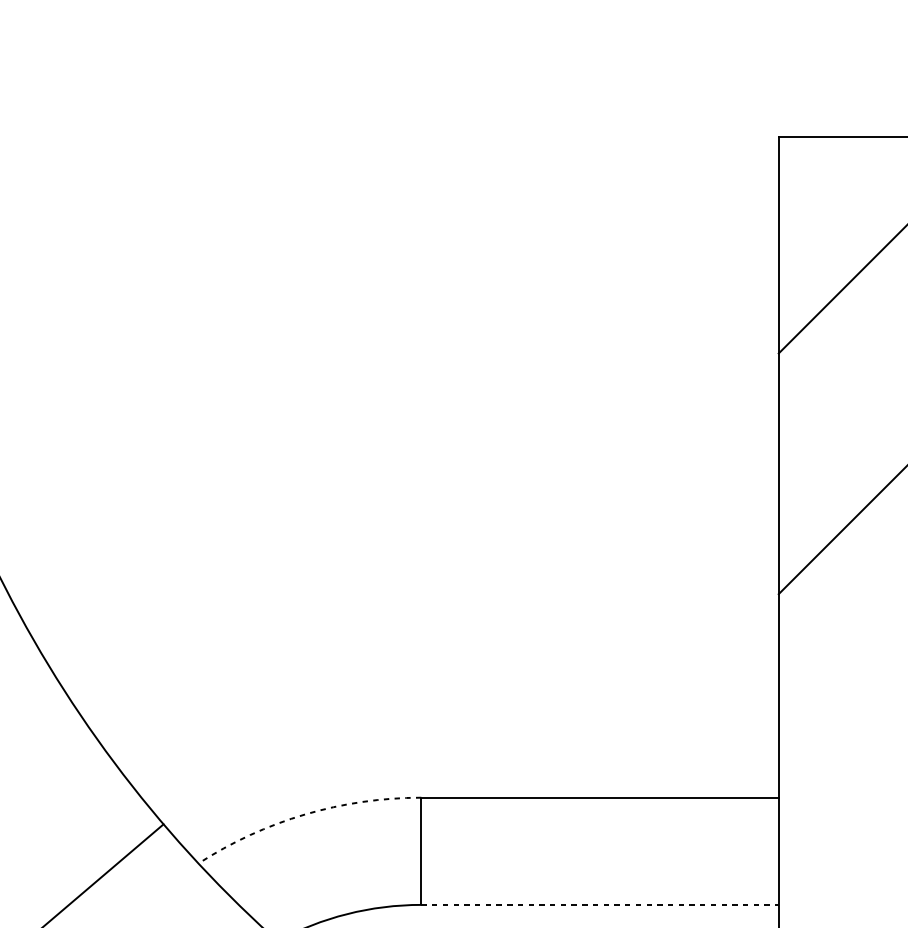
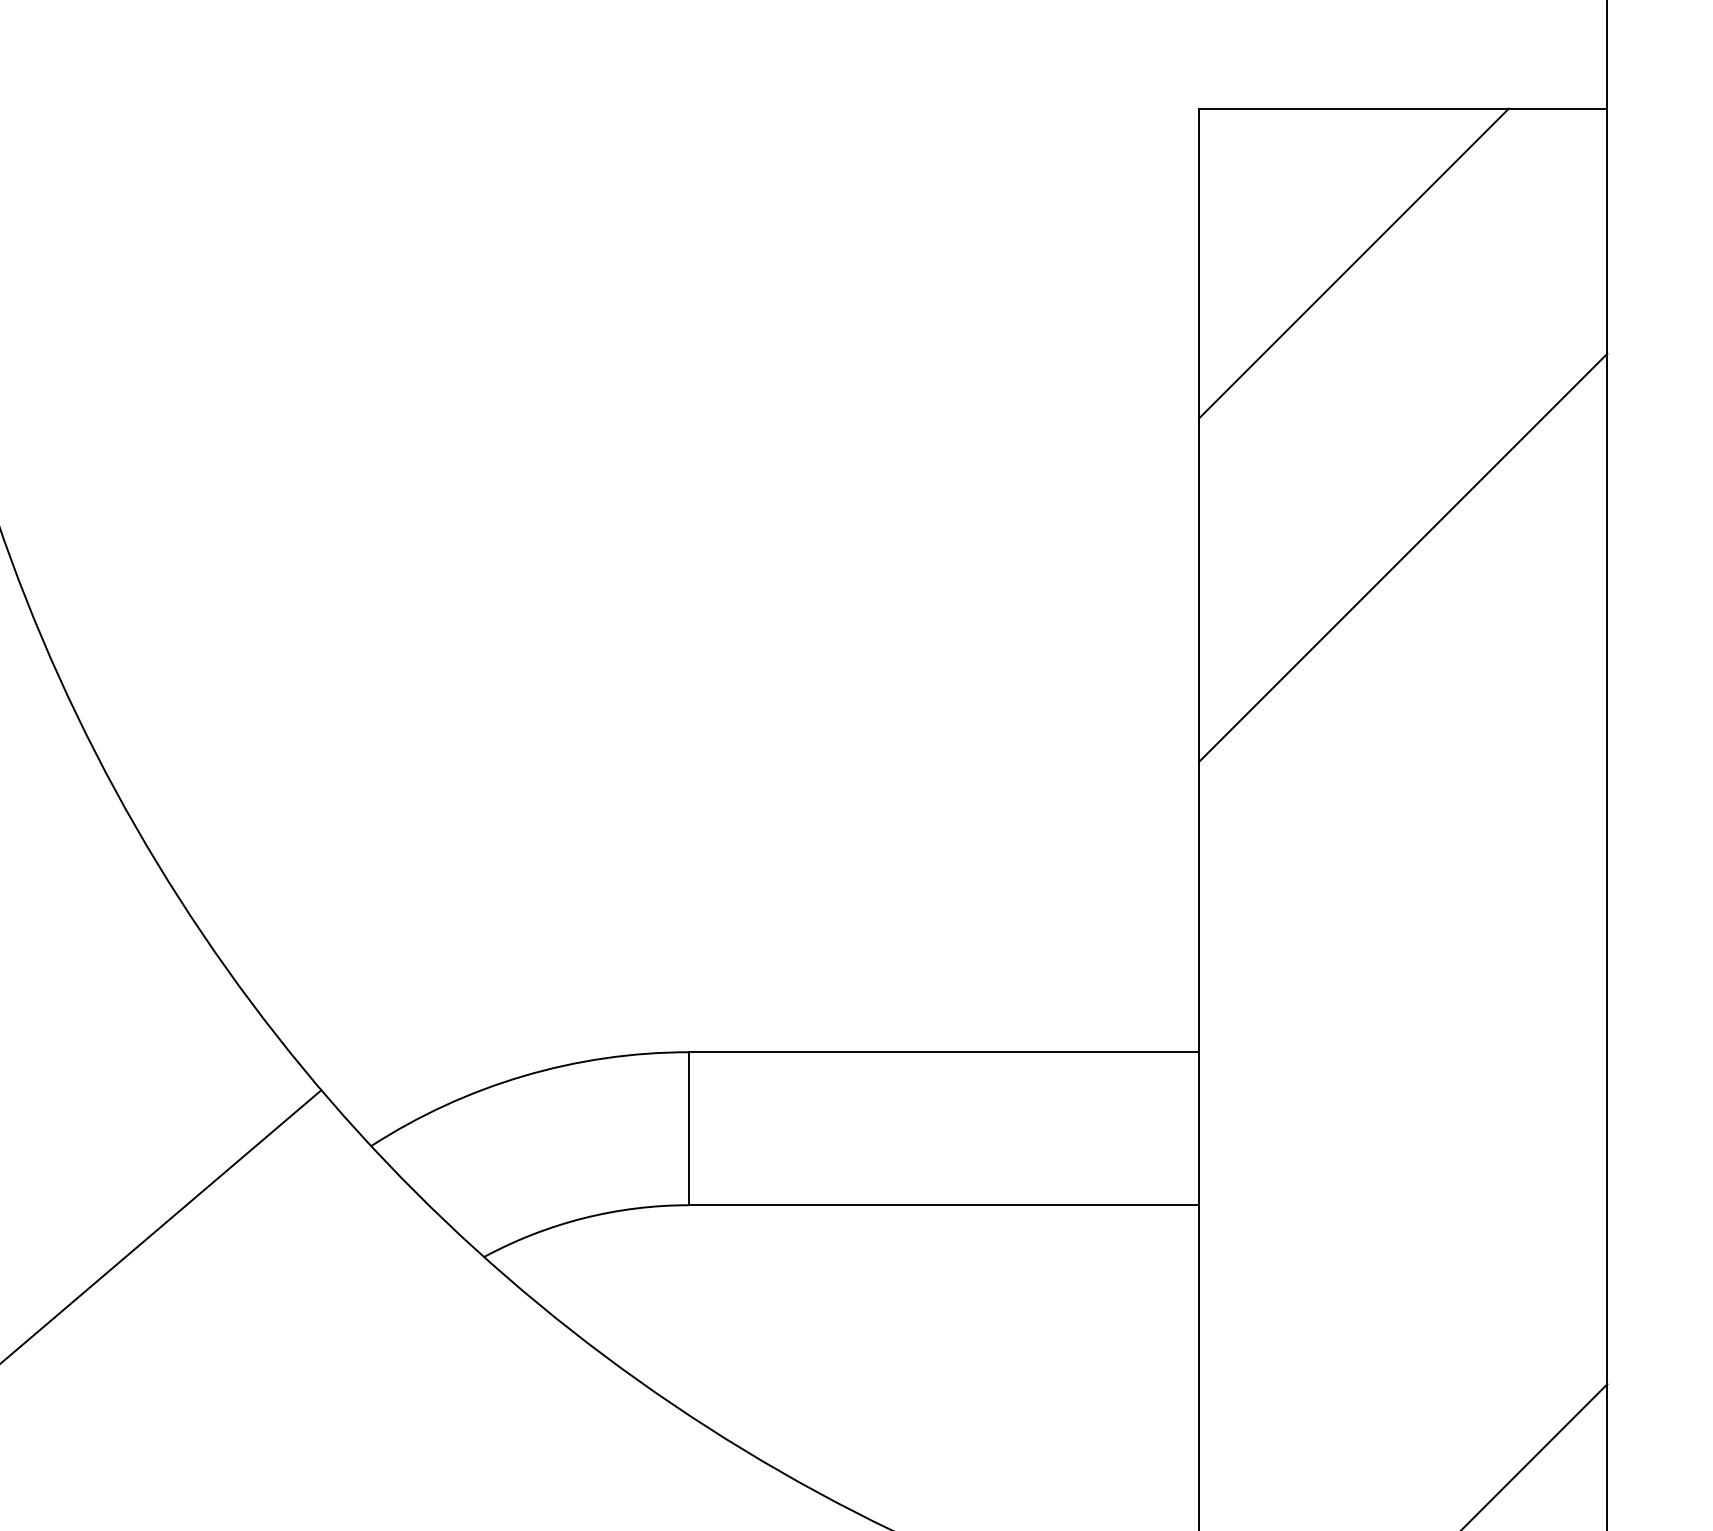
arc: (305, 814) -> (523, 1076), dashed -> solid
line: (600, 905) -> (944, 1205), dashed -> solid

